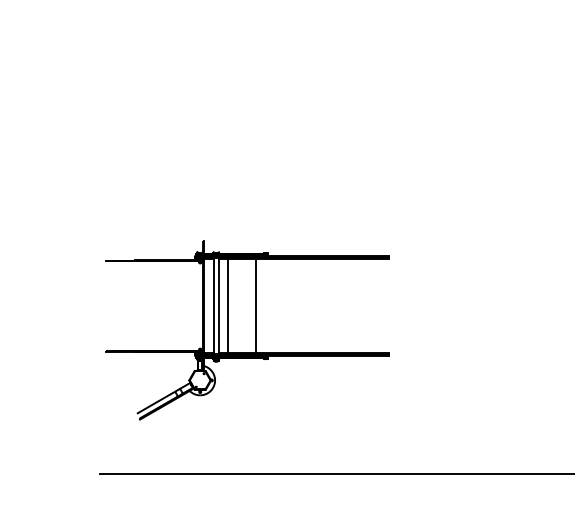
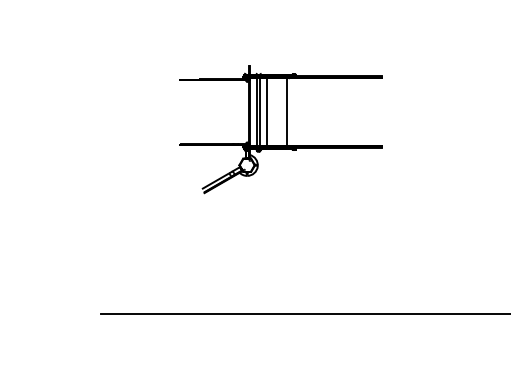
part: (246, 330) -> (280, 129), moved

